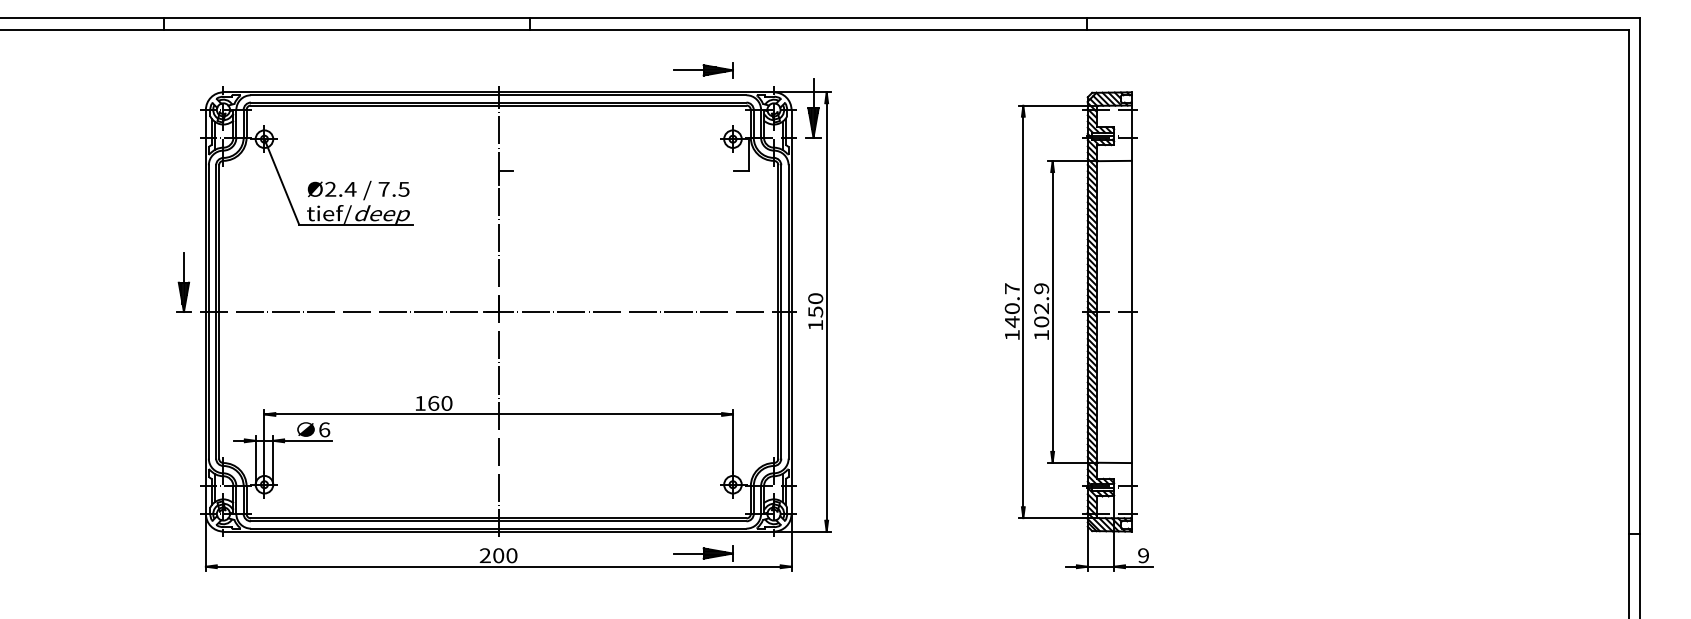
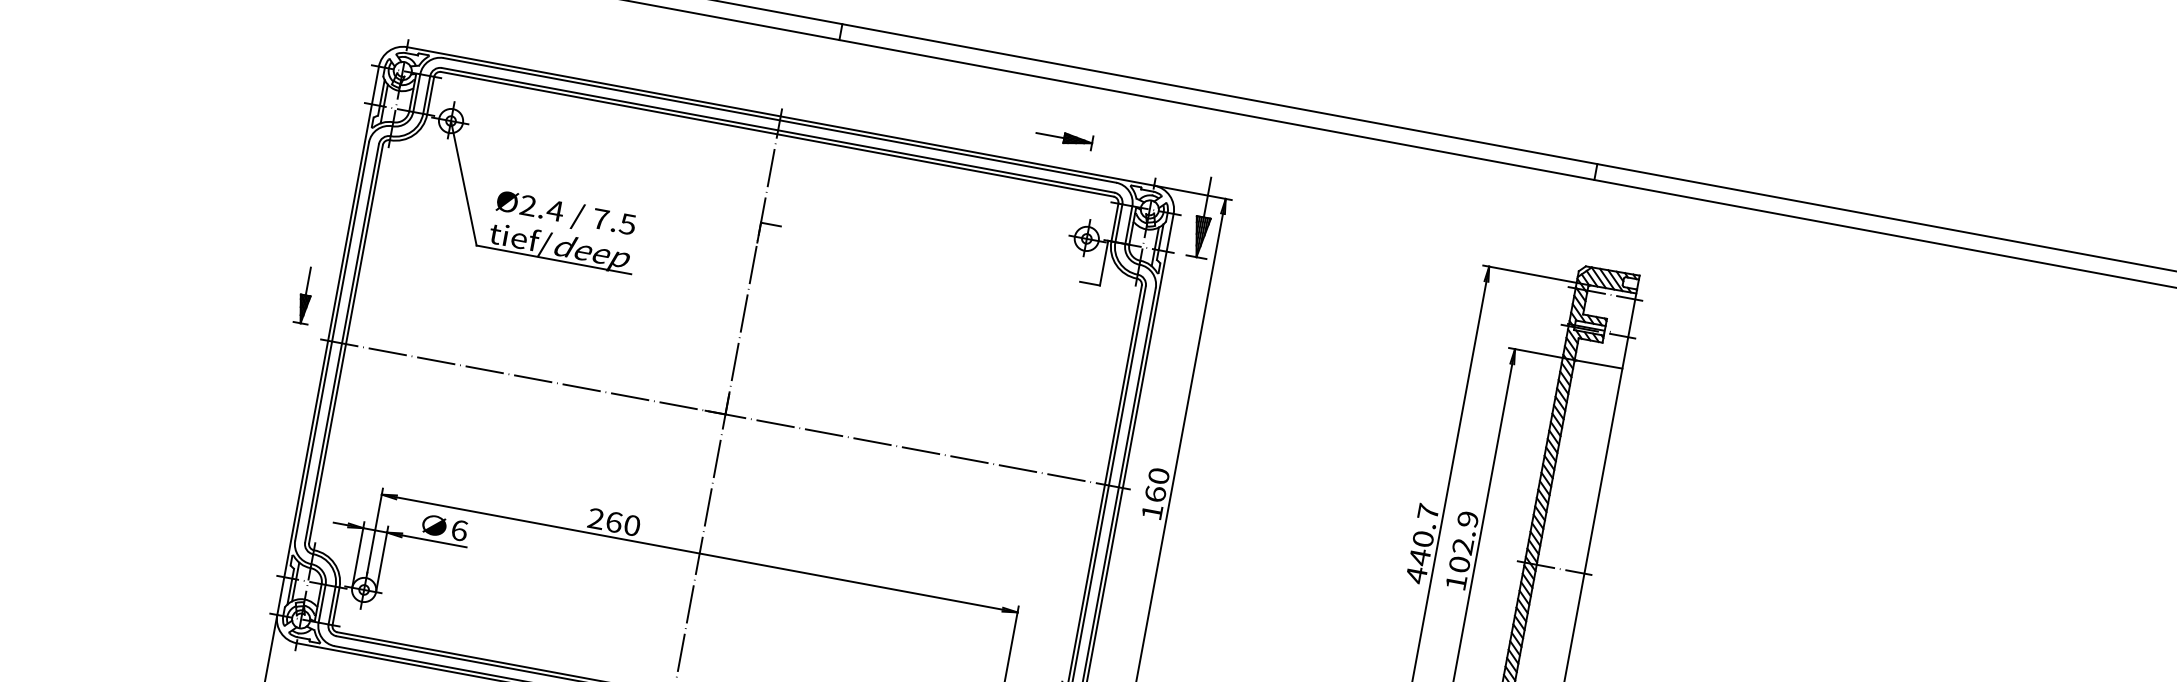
part: (703, 70) -> (1064, 138), size x0.7
part: (183, 282) -> (305, 295), size x0.7
text: (815, 311) -> (1155, 493), 150 -> 160
text: (1012, 335) -> (1416, 575), 140.7 -> 440.7
text: (419, 403) -> (594, 518), 160 -> 260

